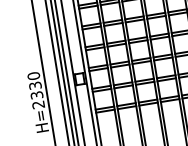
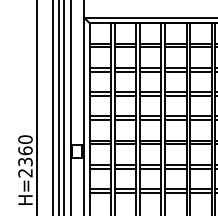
text: (35, 85) -> (25, 150), H=2330 -> H=2360

